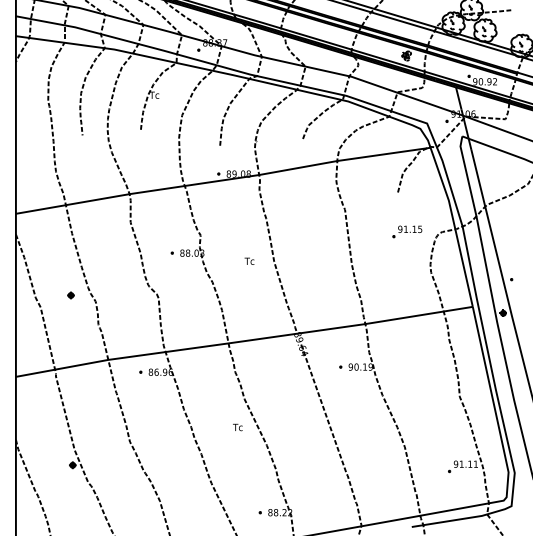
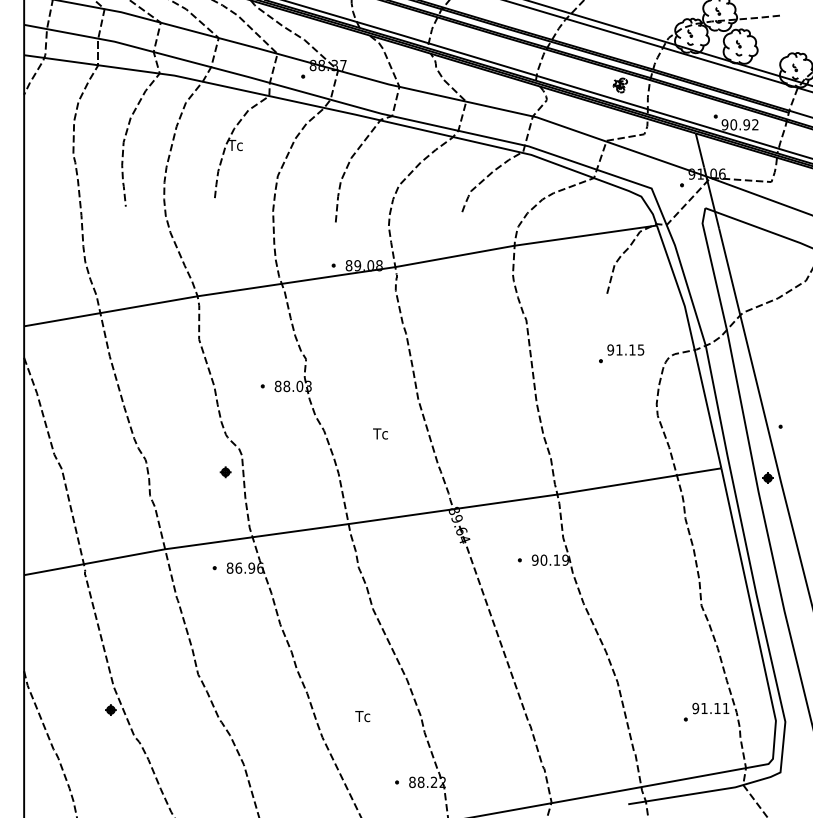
text: (249, 260) -> (380, 432), moved
part: (70, 295) -> (224, 472), moved
text: (237, 427) -> (362, 716), moved

